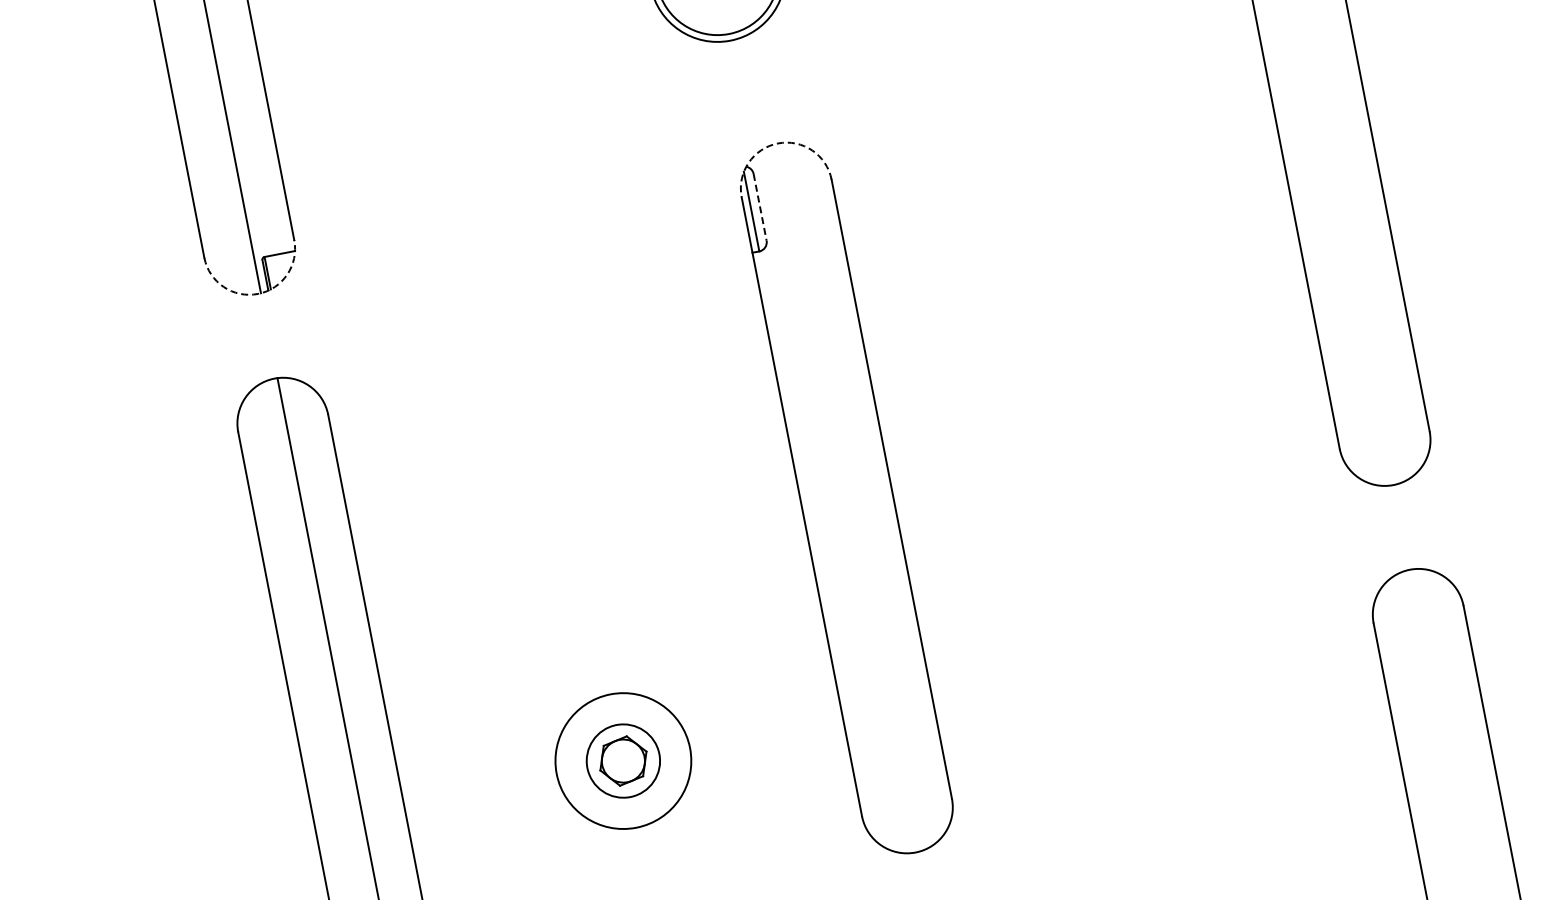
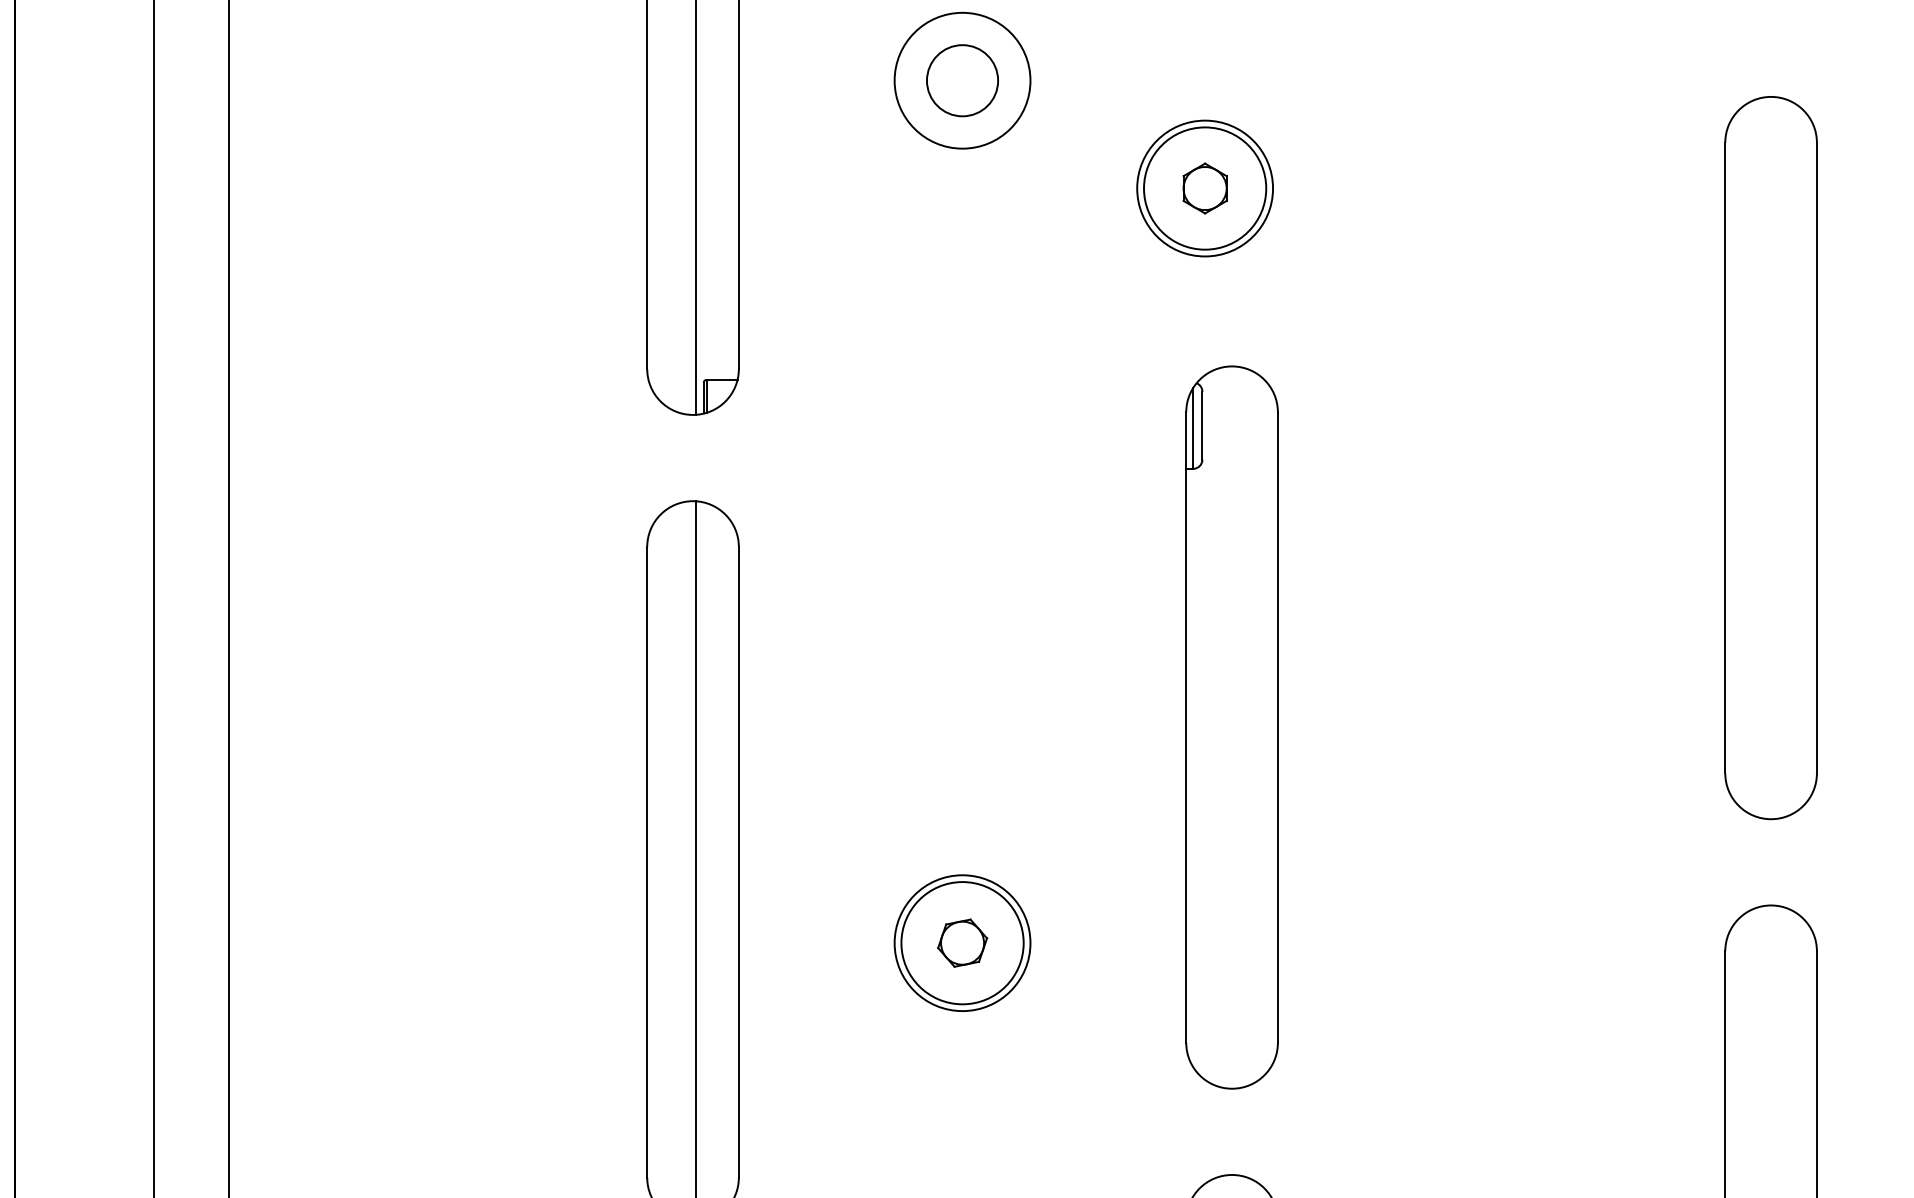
arc: (778, 143) -> (1232, 366), dashed -> solid
line: (760, 207) -> (1202, 425), dashed -> solid
arc: (258, 293) -> (693, 414), dashed -> solid
circle: (623, 761) -> (962, 943), size x1.67

